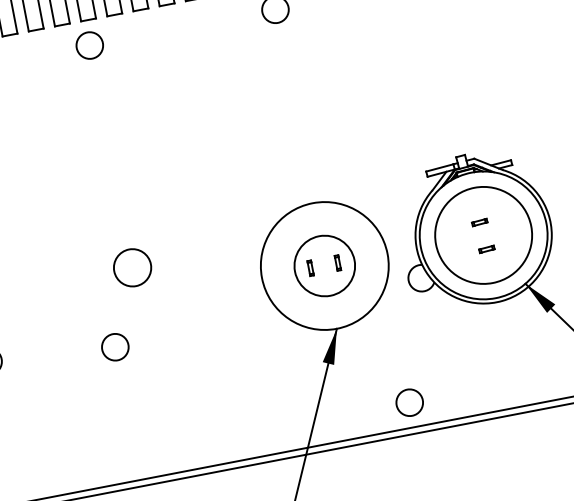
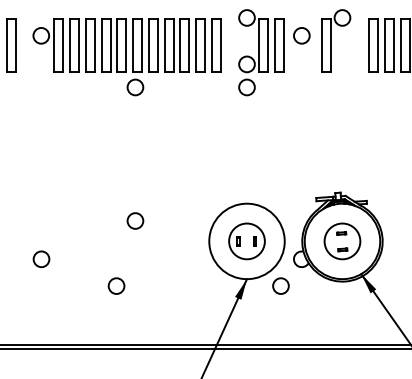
circle: (483, 235) -> (342, 241), size x0.62
circle: (132, 266) -> (135, 220), size x0.71
circle: (115, 346) -> (116, 285), moved
circle: (408, 401) -> (280, 285), moved

